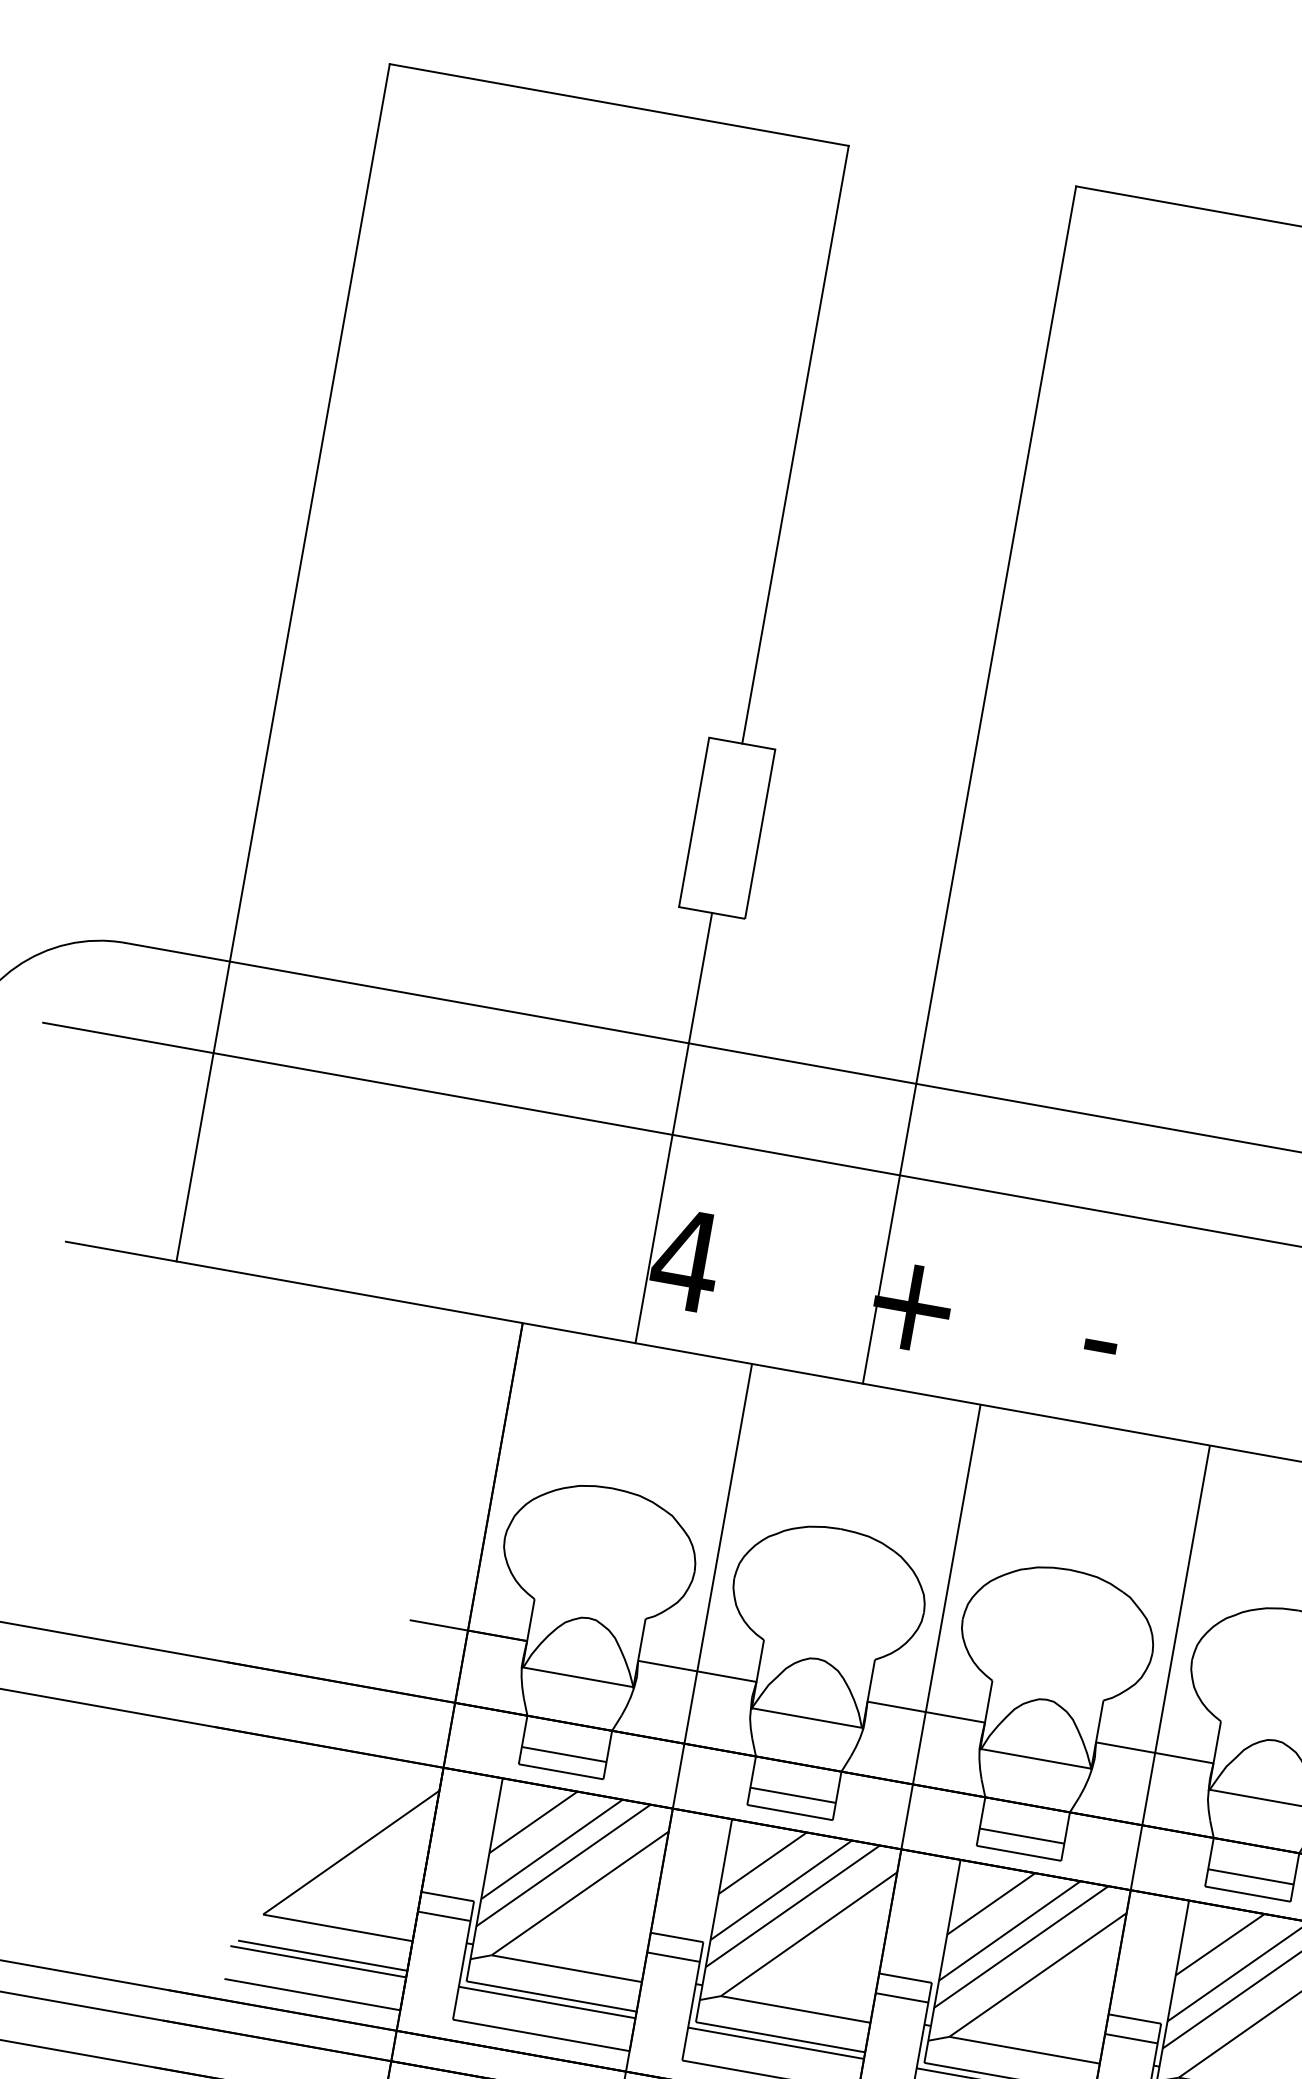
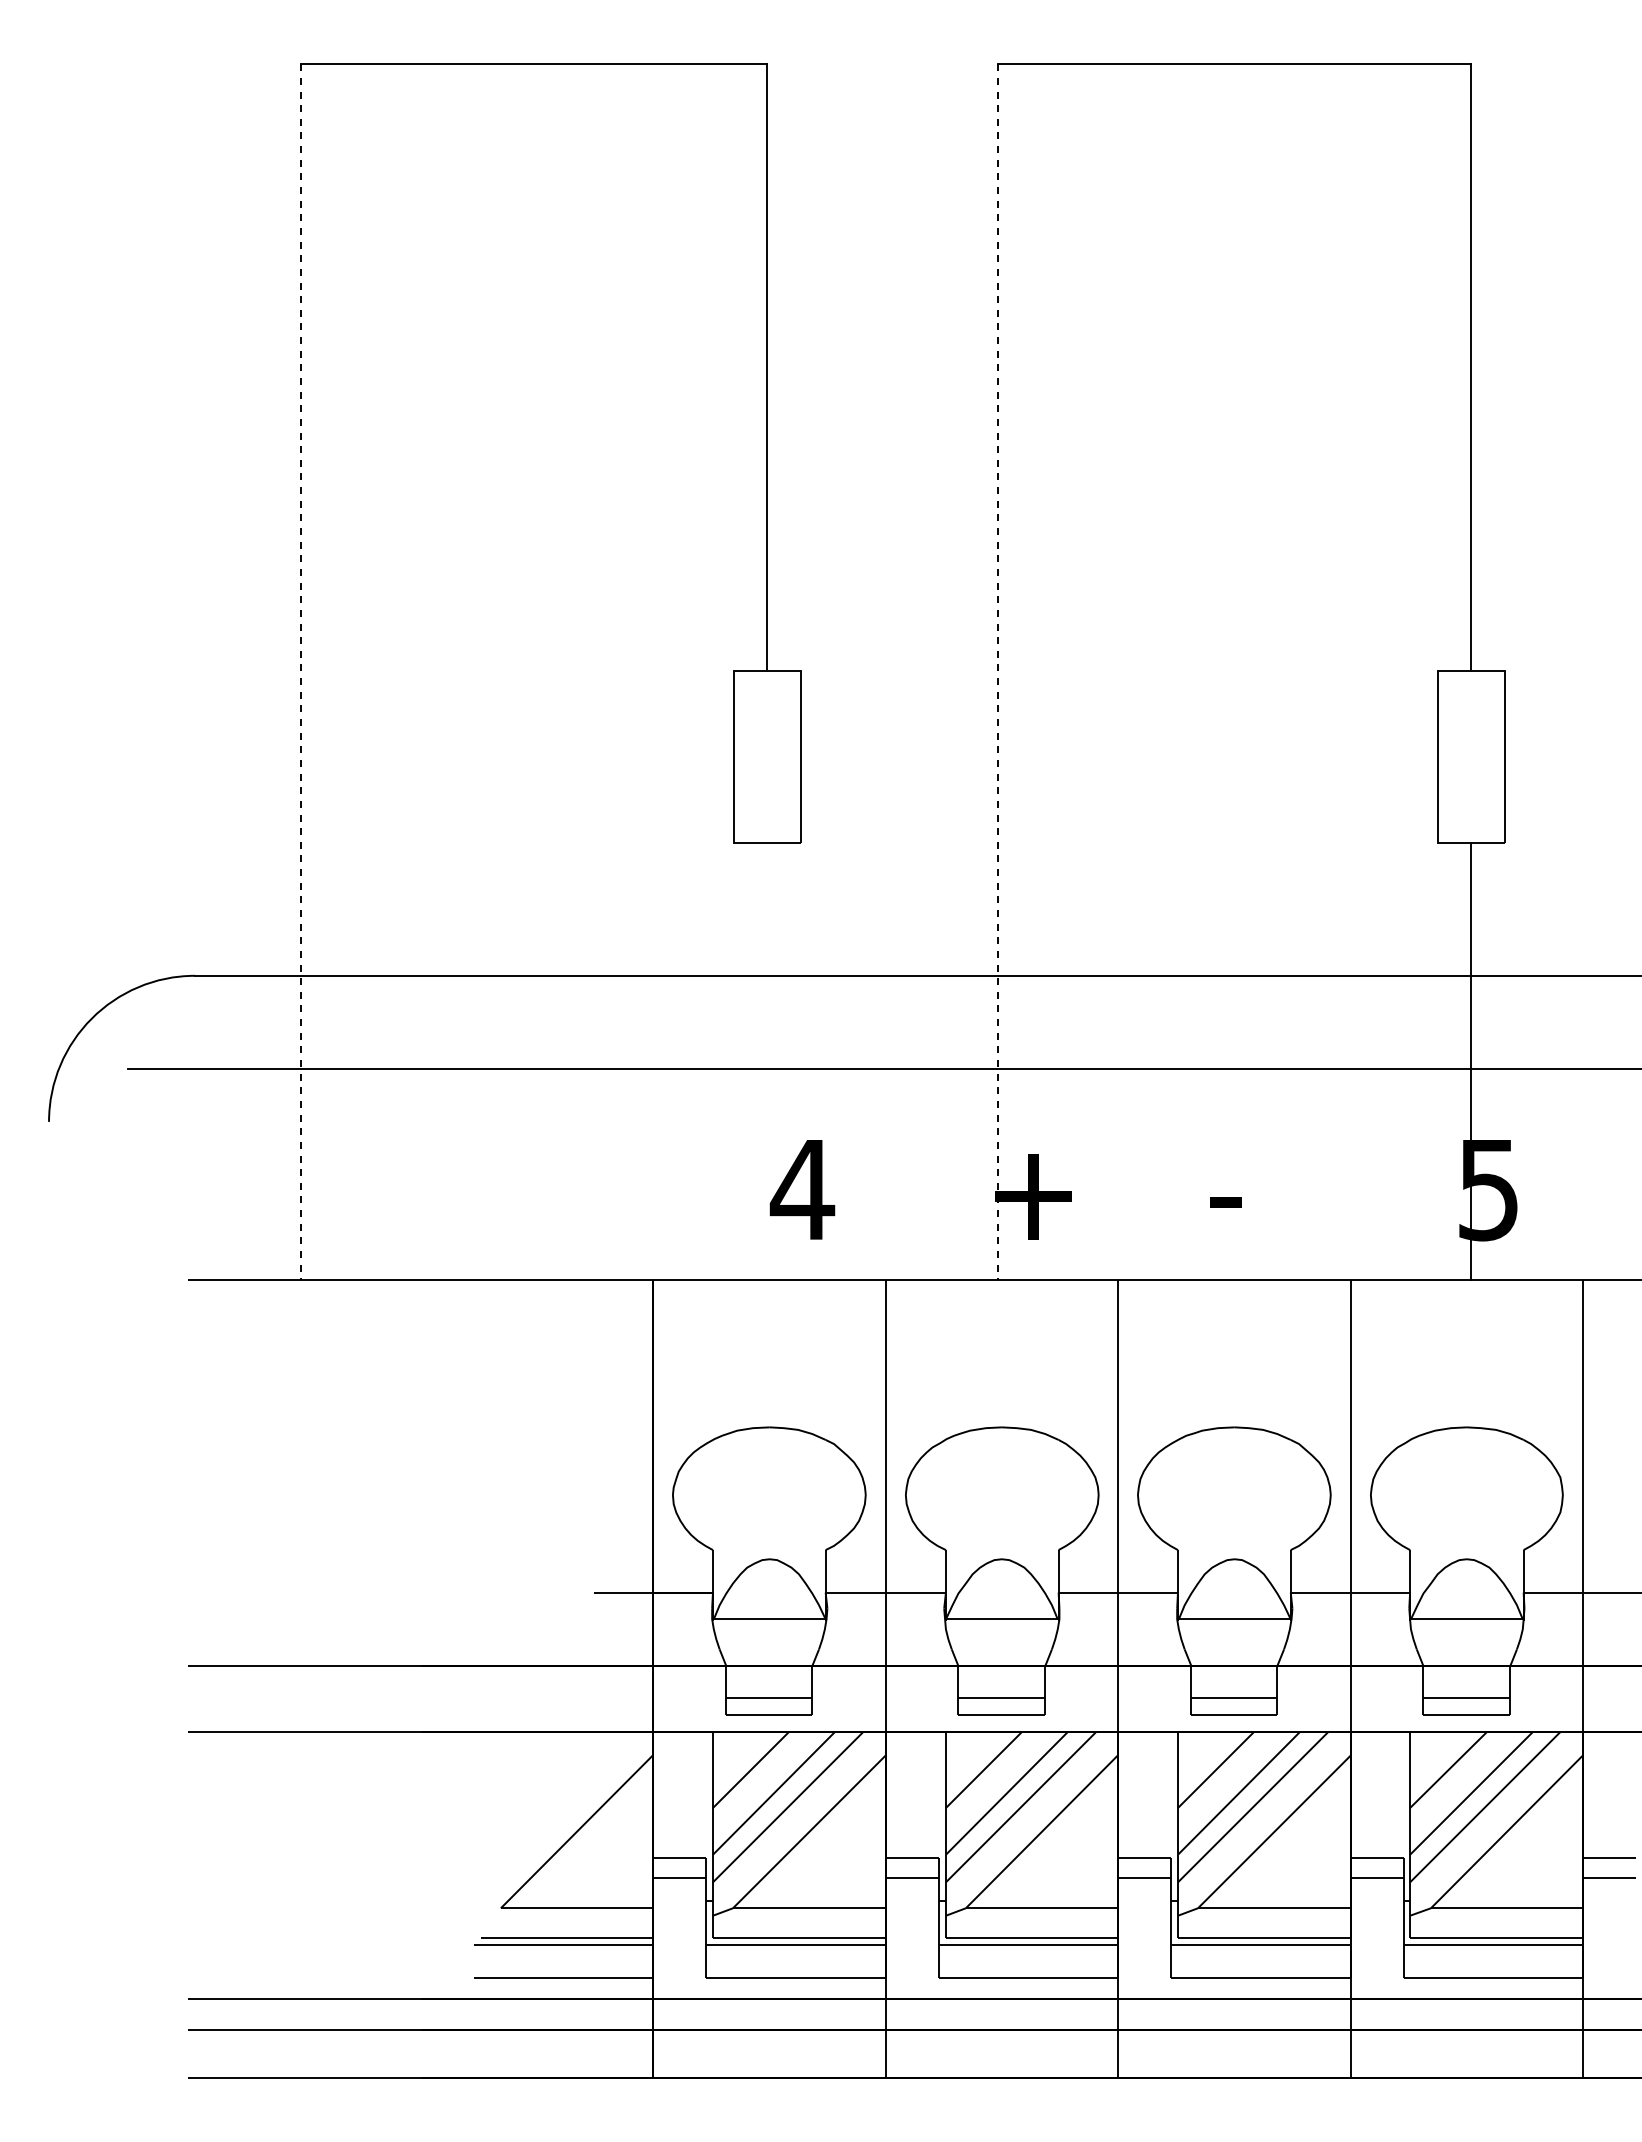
line: (283, 663) -> (301, 672), solid -> dashed
line: (969, 785) -> (998, 672), solid -> dashed
line: (674, 1127) -> (767, 1061), removed

